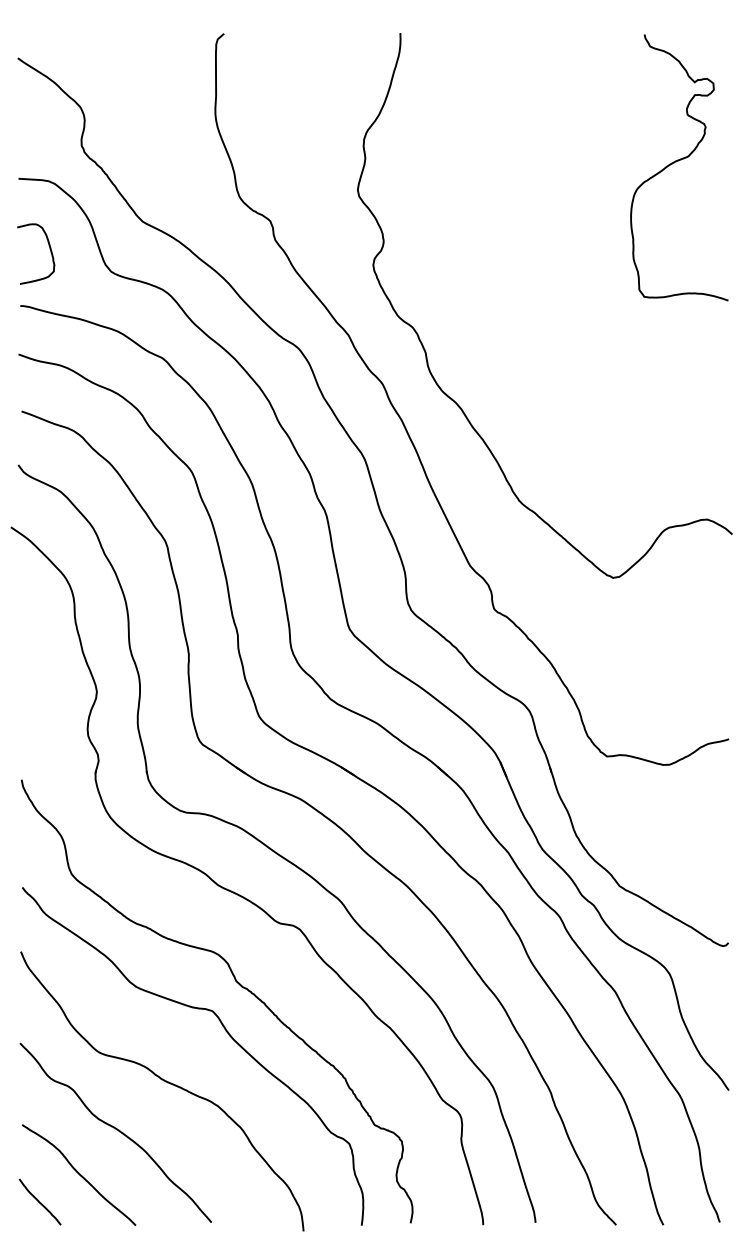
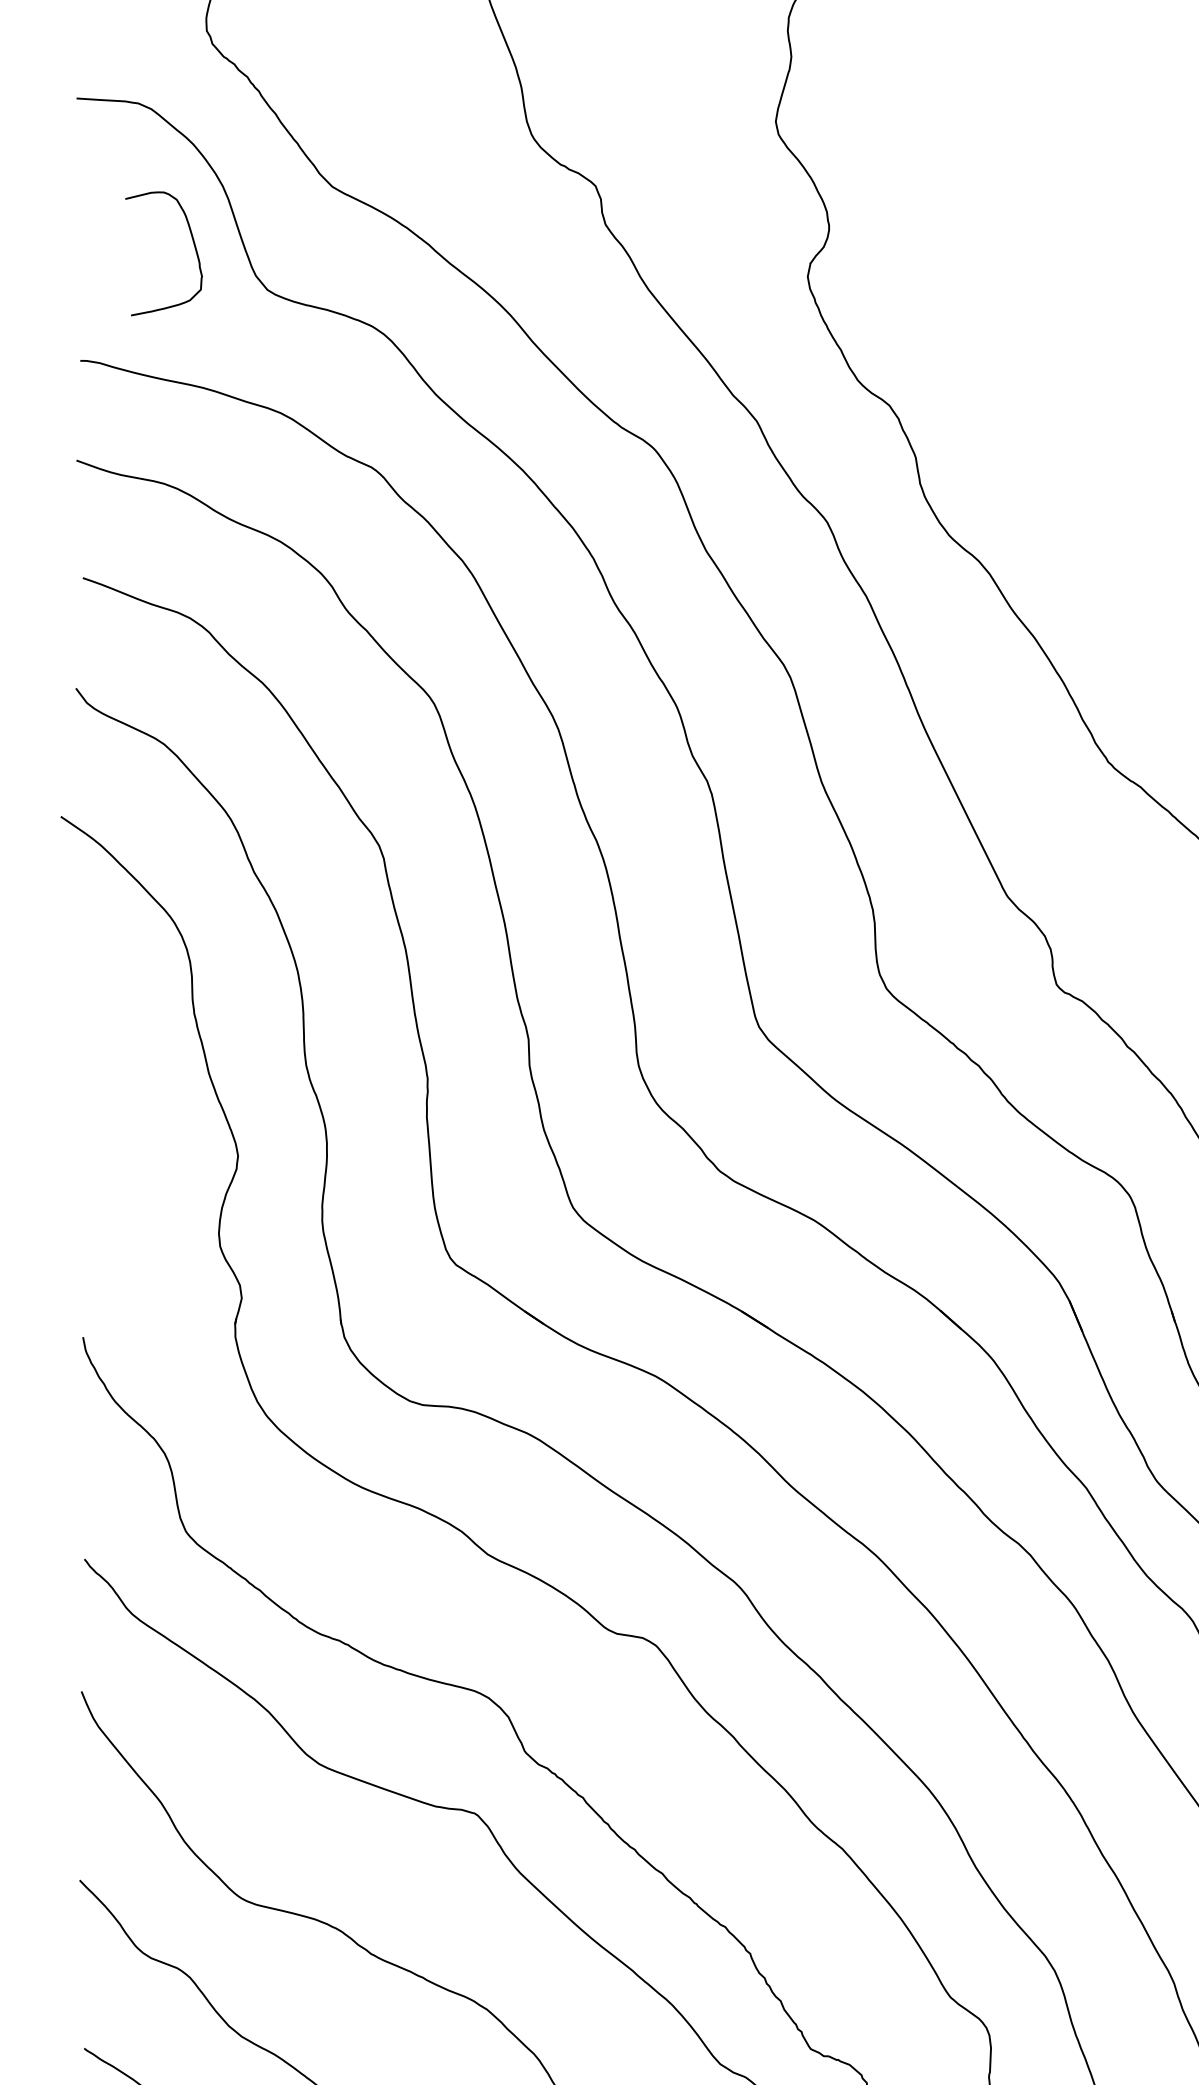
curve: (49, 249) -> (191, 244), moved

